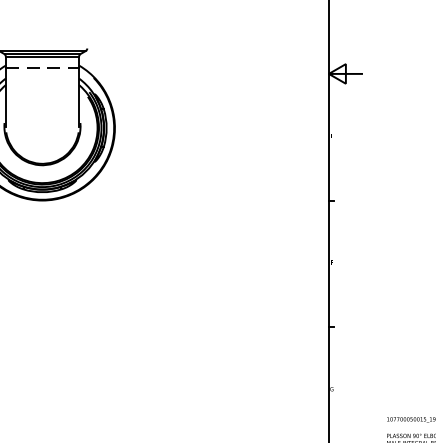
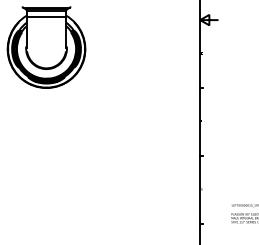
line: (44, 69) -> (47, 17), dashed -> solid

